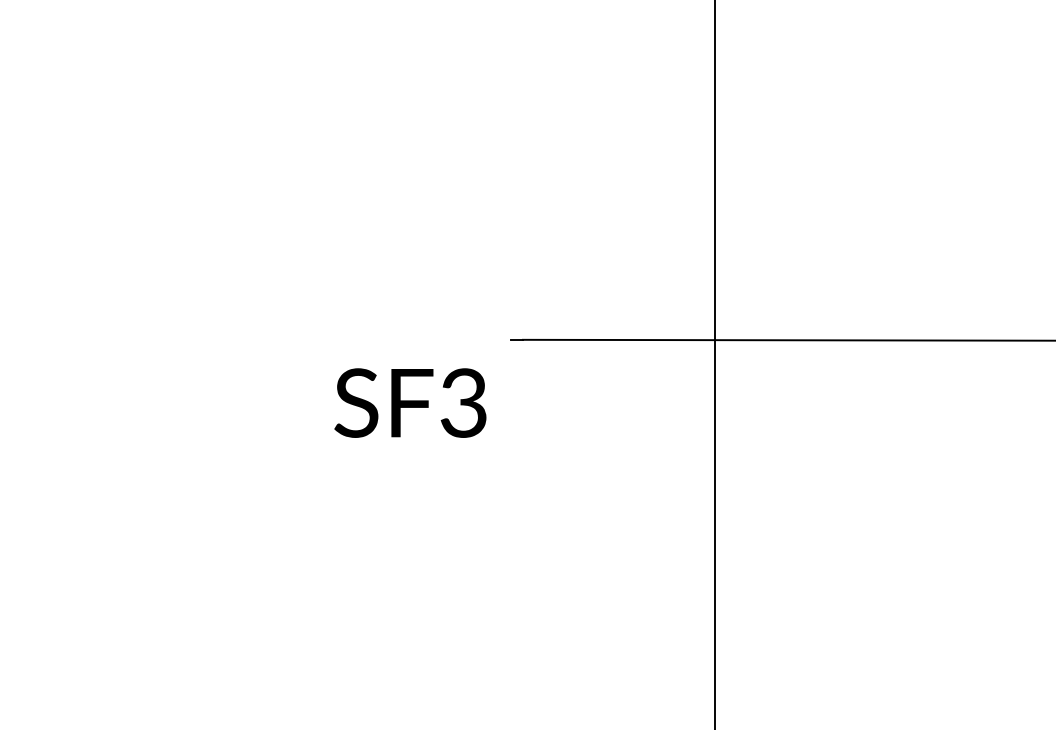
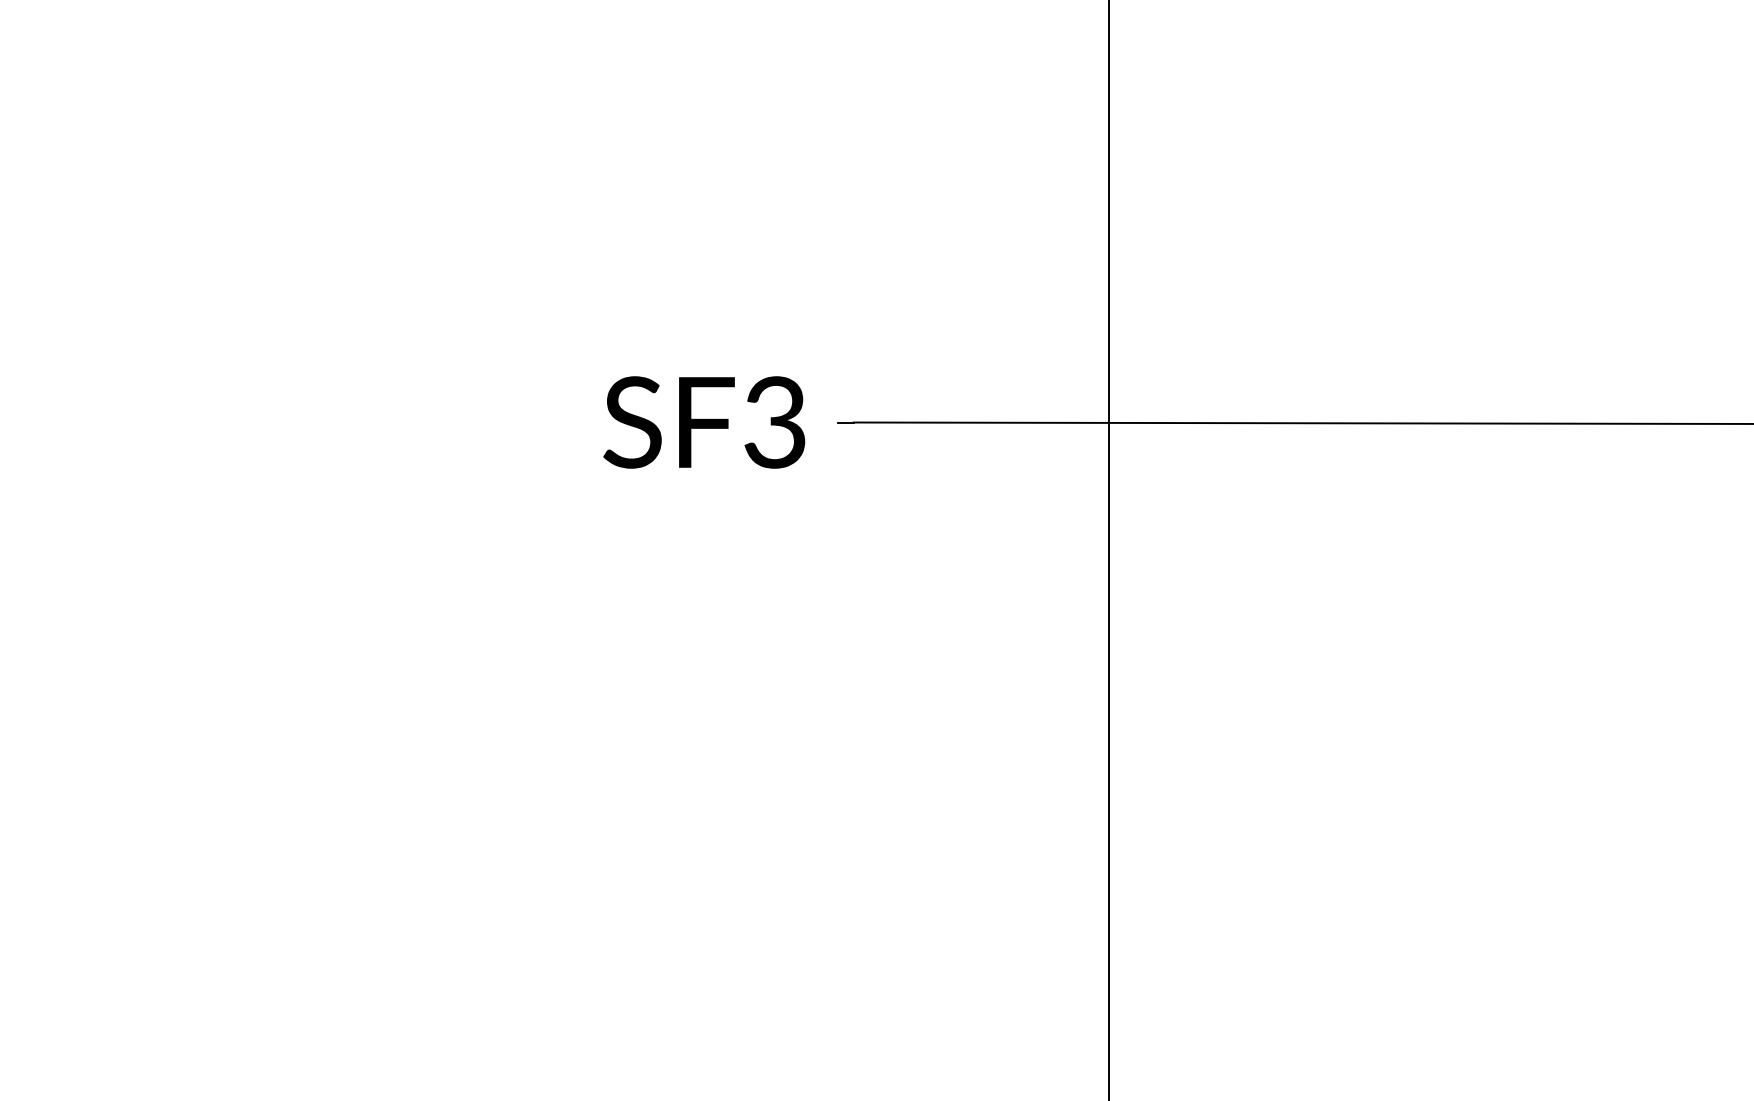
text: (410, 403) -> (704, 422), moved

